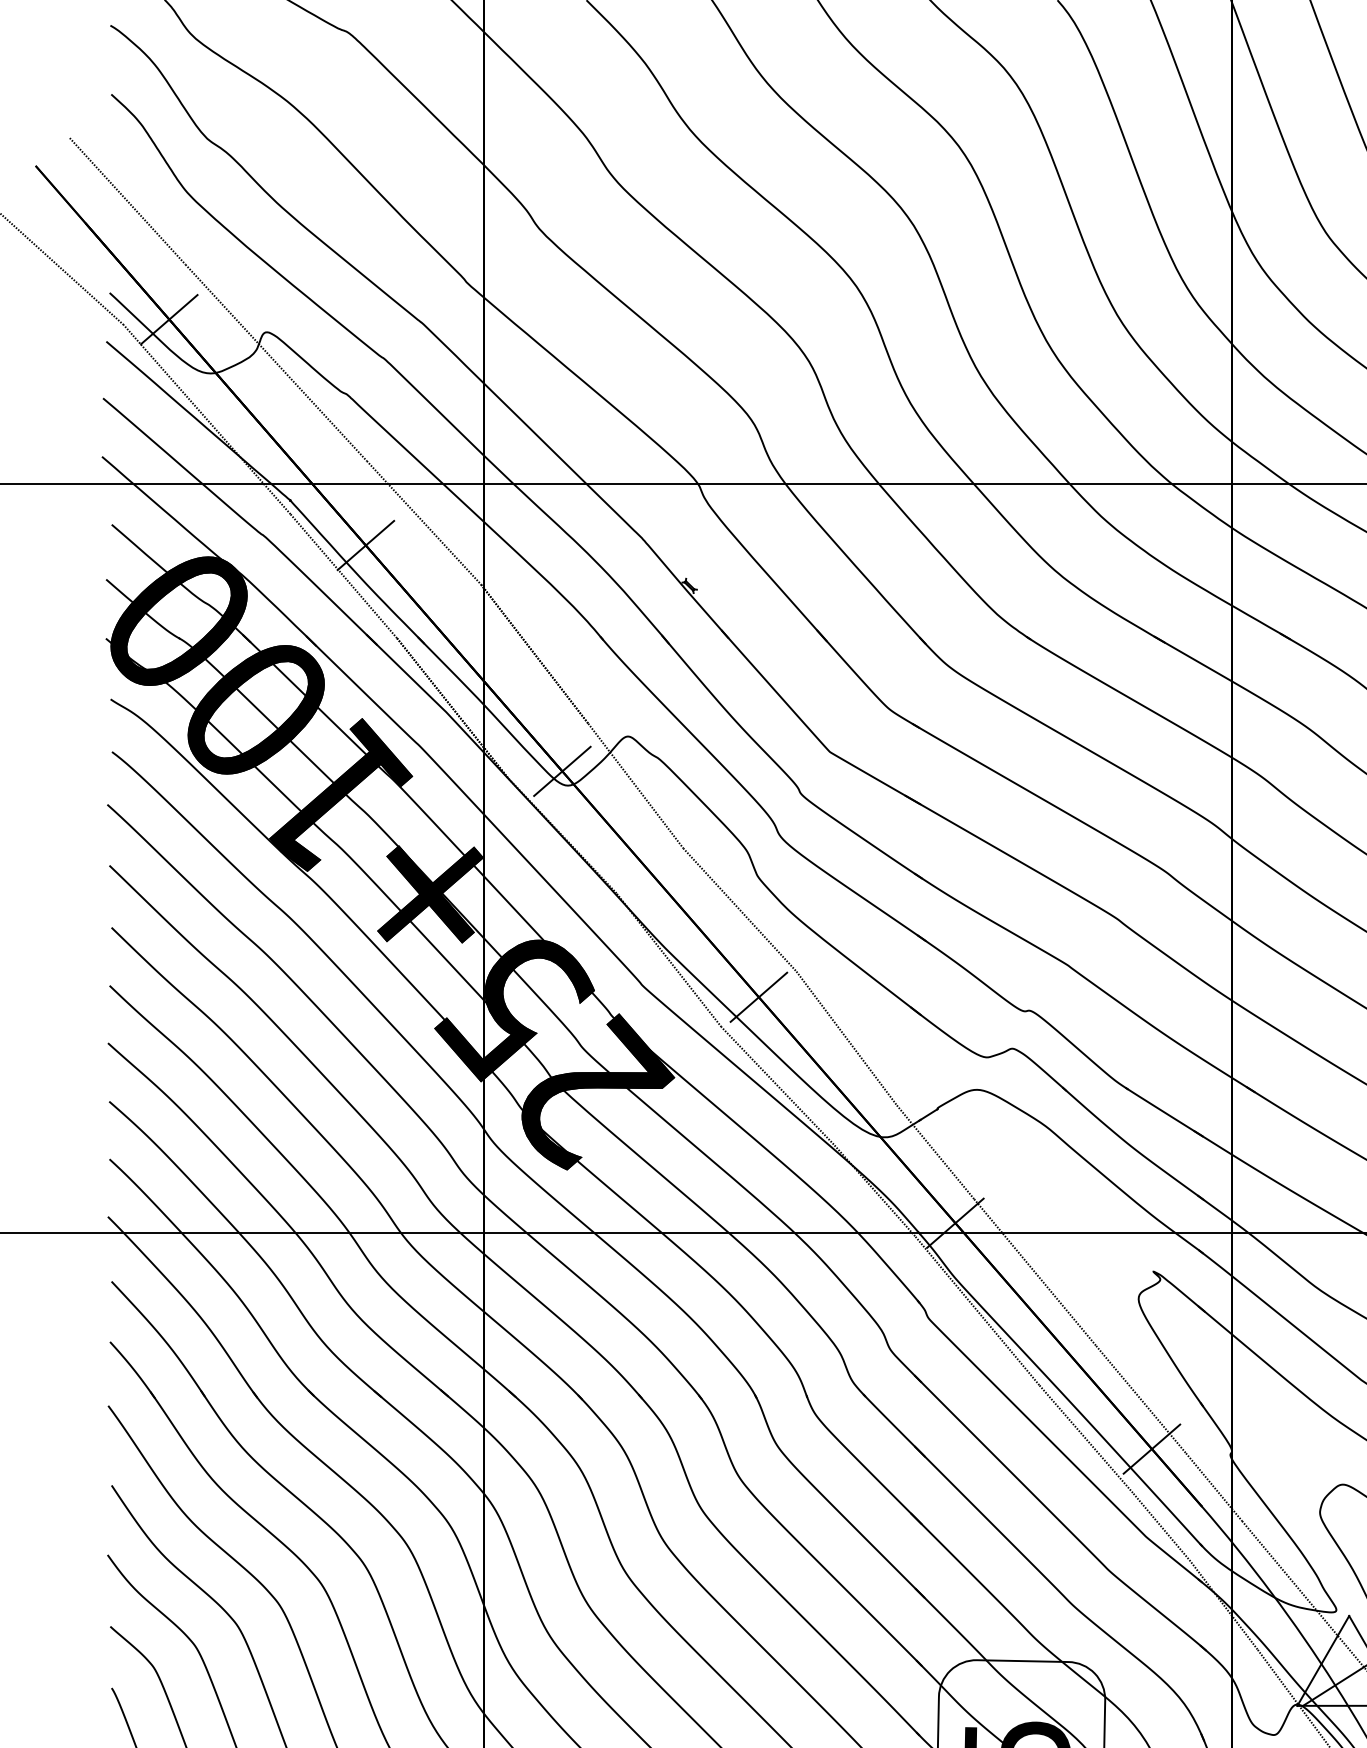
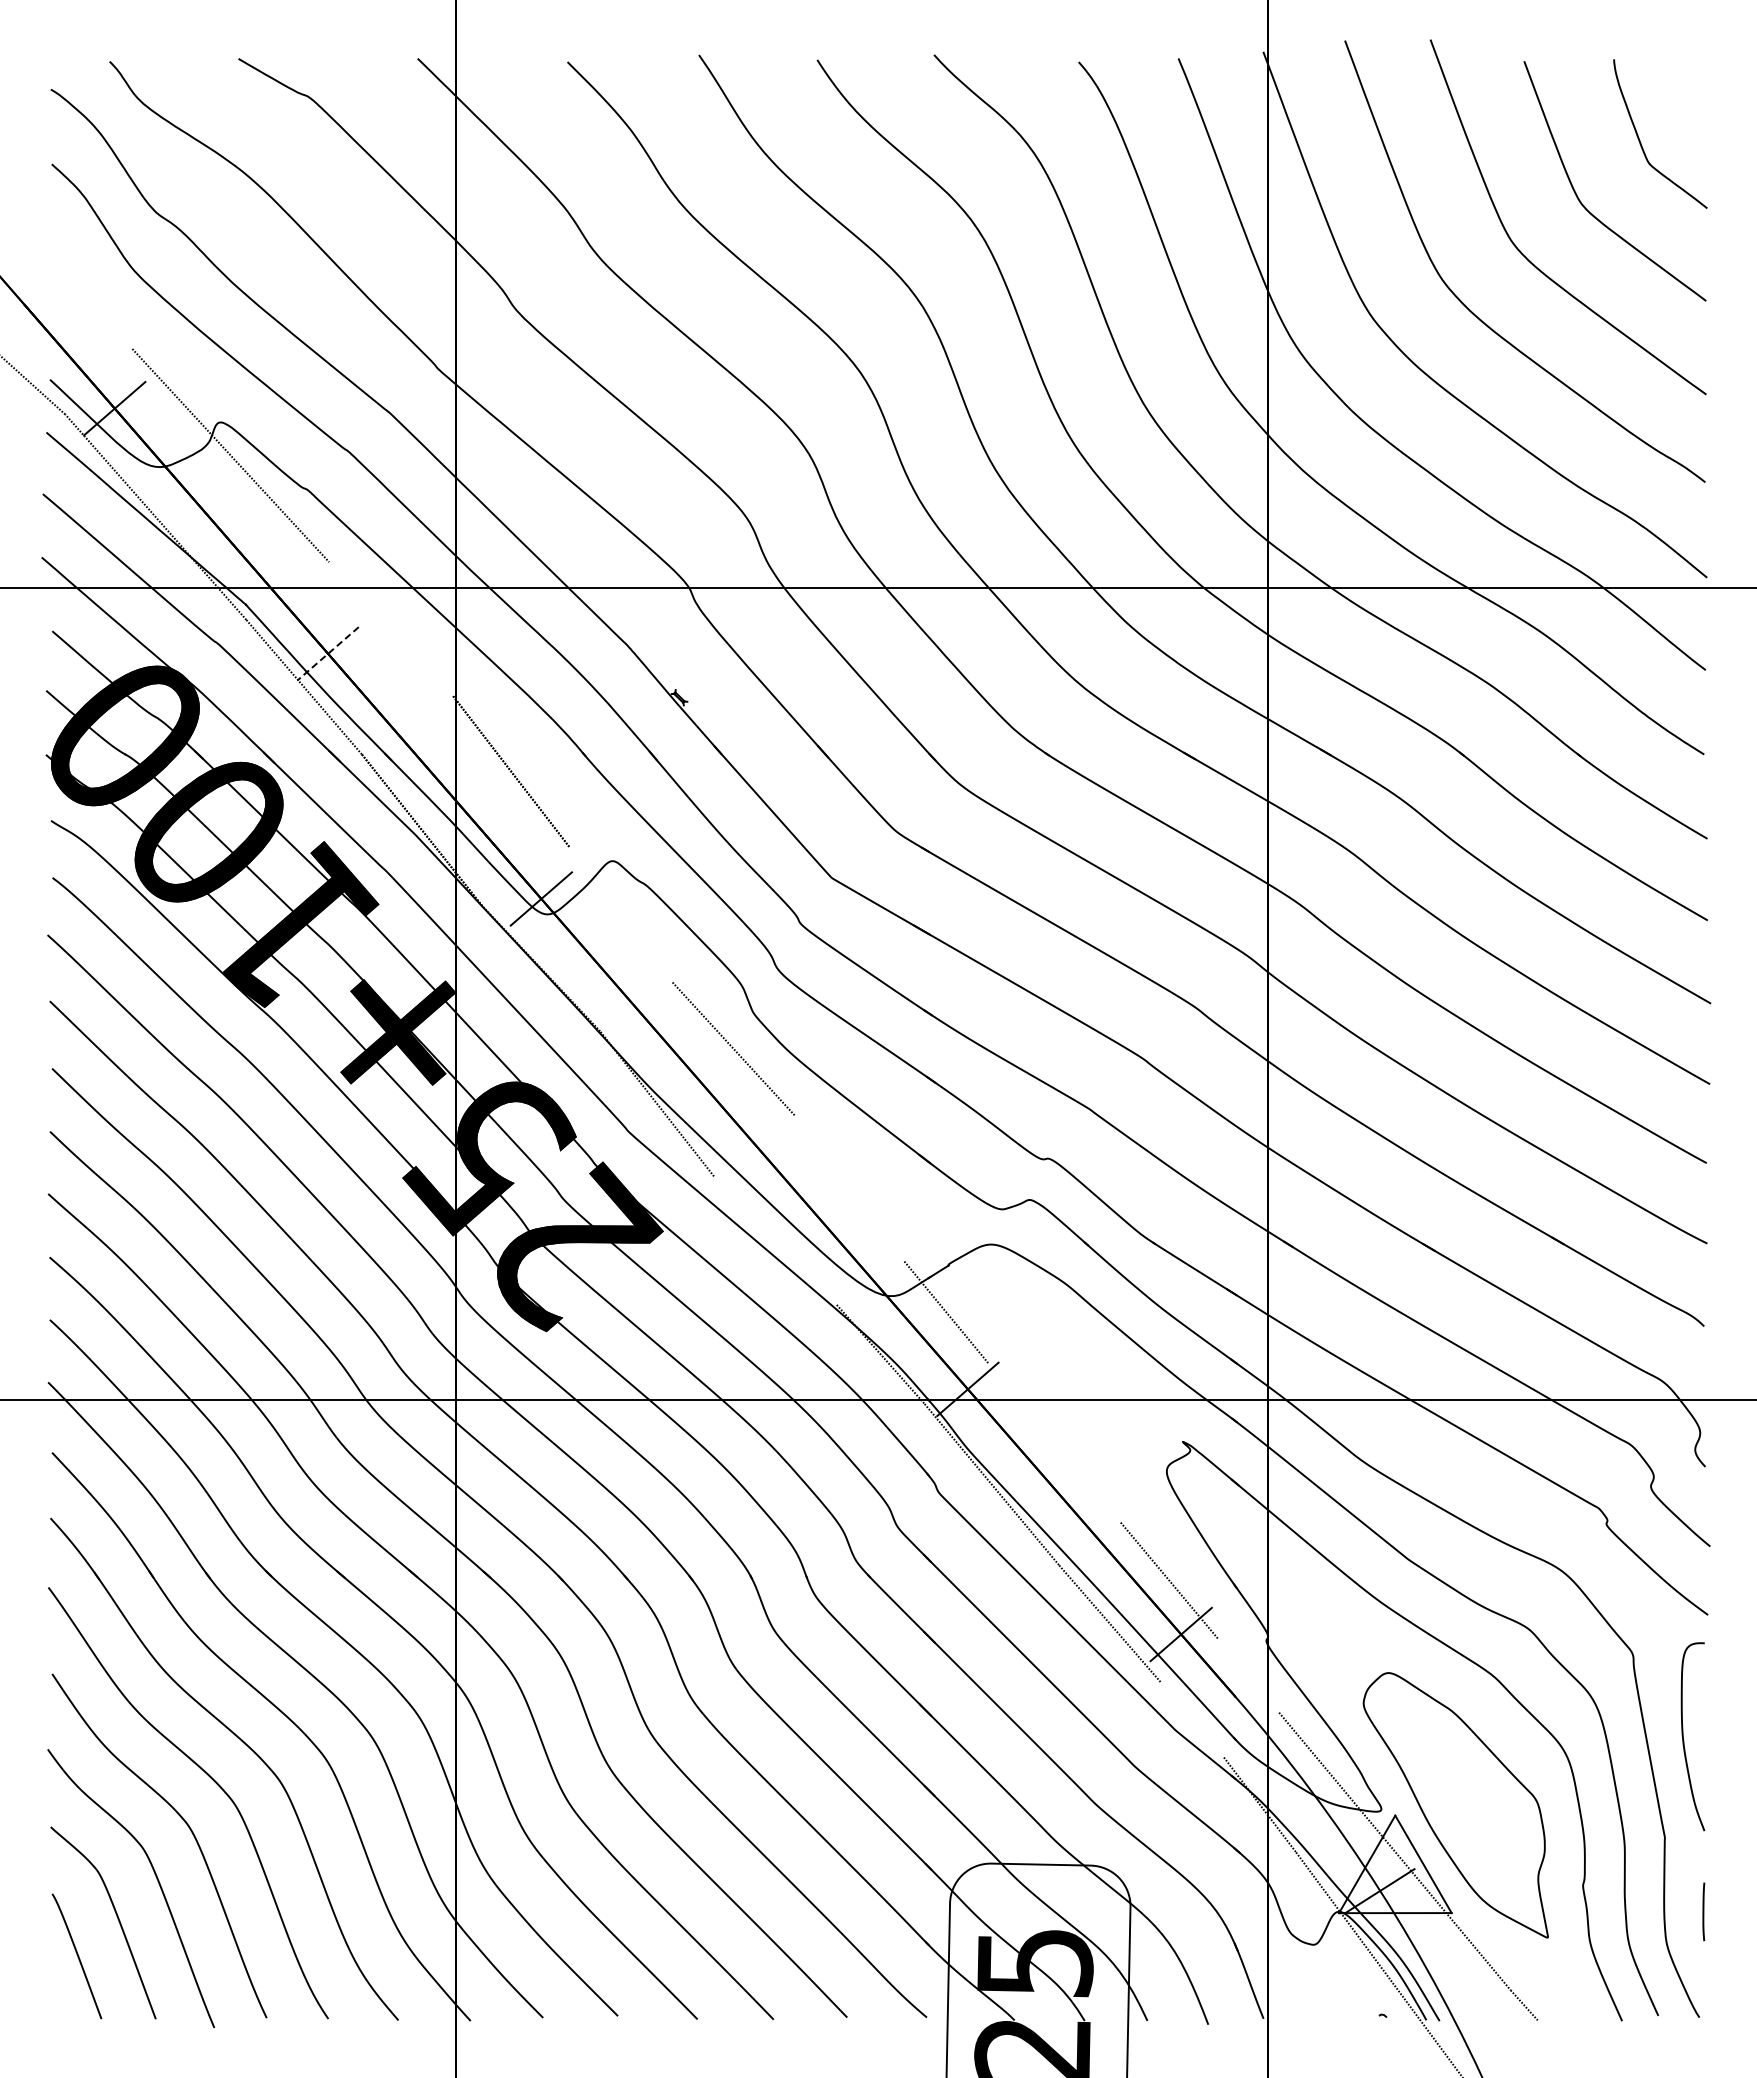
line: (127, 201) -> (69, 280), removed
line: (424, 523) -> (391, 629), removed
line: (366, 545) -> (328, 653), solid -> dashed
line: (635, 785) -> (620, 914), removed
line: (758, 996) -> (754, 1143), removed
line: (846, 1038) -> (849, 1188), removed
line: (777, 1085) -> (774, 1239), removed
line: (1035, 1272) -> (1054, 1442), removed
line: (1213, 1486) -> (1248, 1675), removed
line: (1161, 1526) -> (1191, 1718), removed

